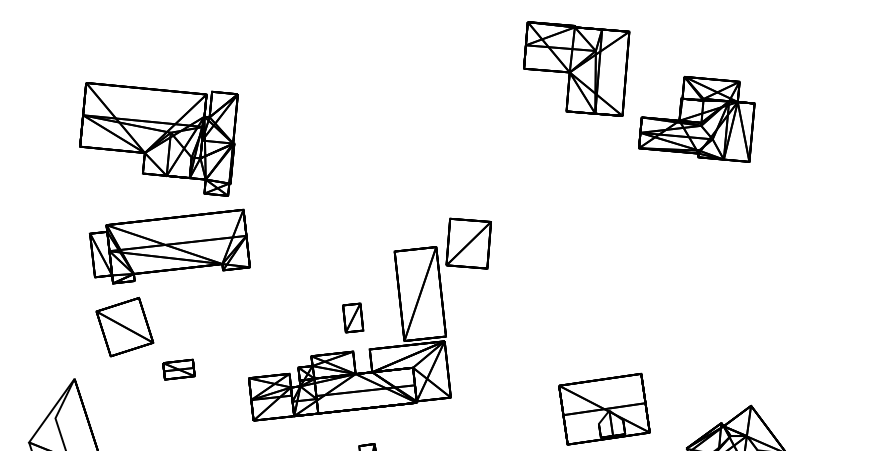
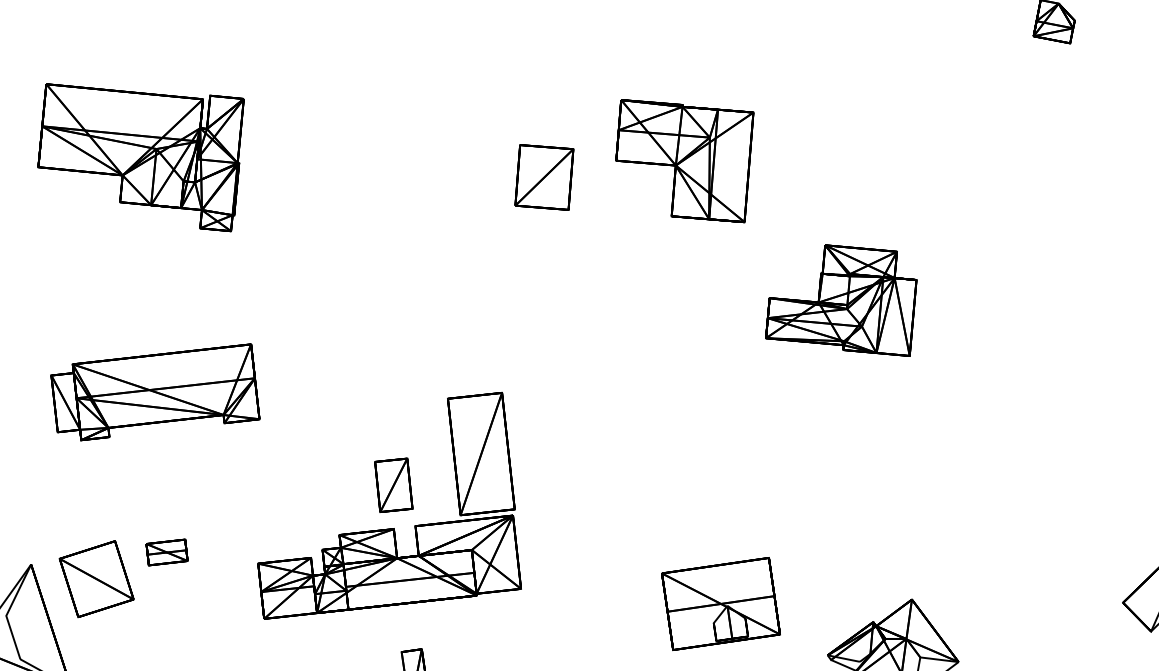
part: (696, 119) -> (841, 300), moved
part: (158, 139) -> (140, 157), moved
part: (468, 243) -> (544, 177), moved
part: (352, 317) -> (393, 484), size x1.43
part: (124, 327) -> (96, 579), moved

